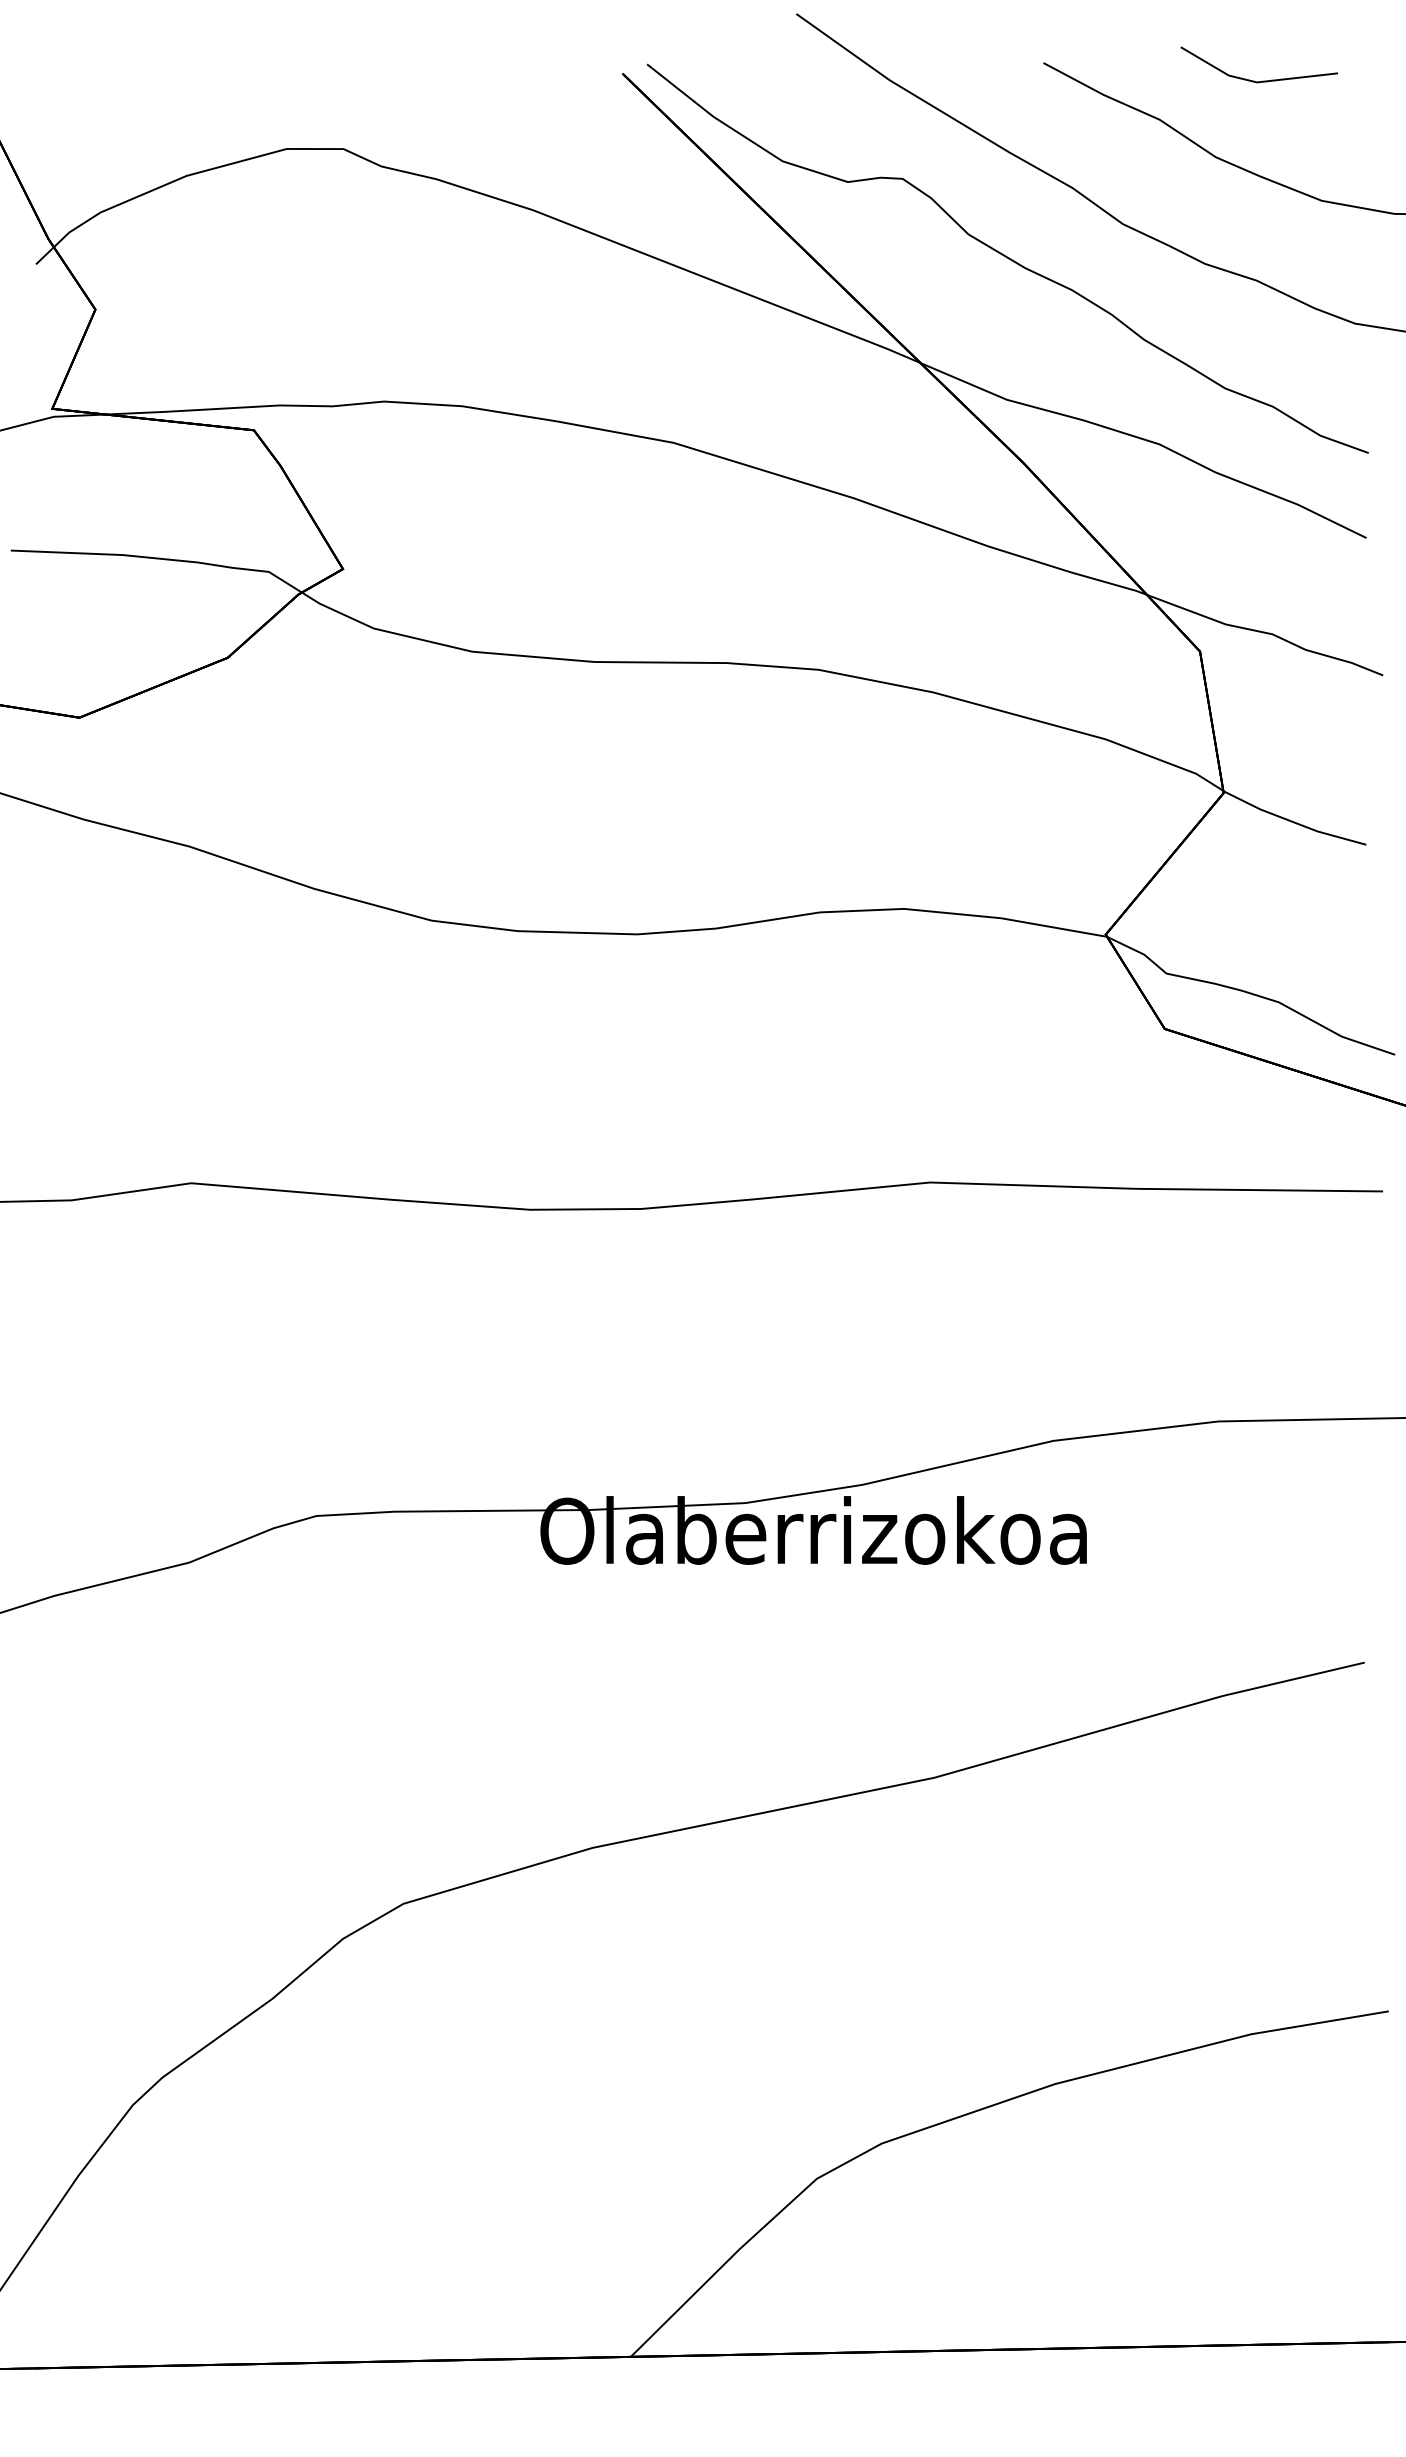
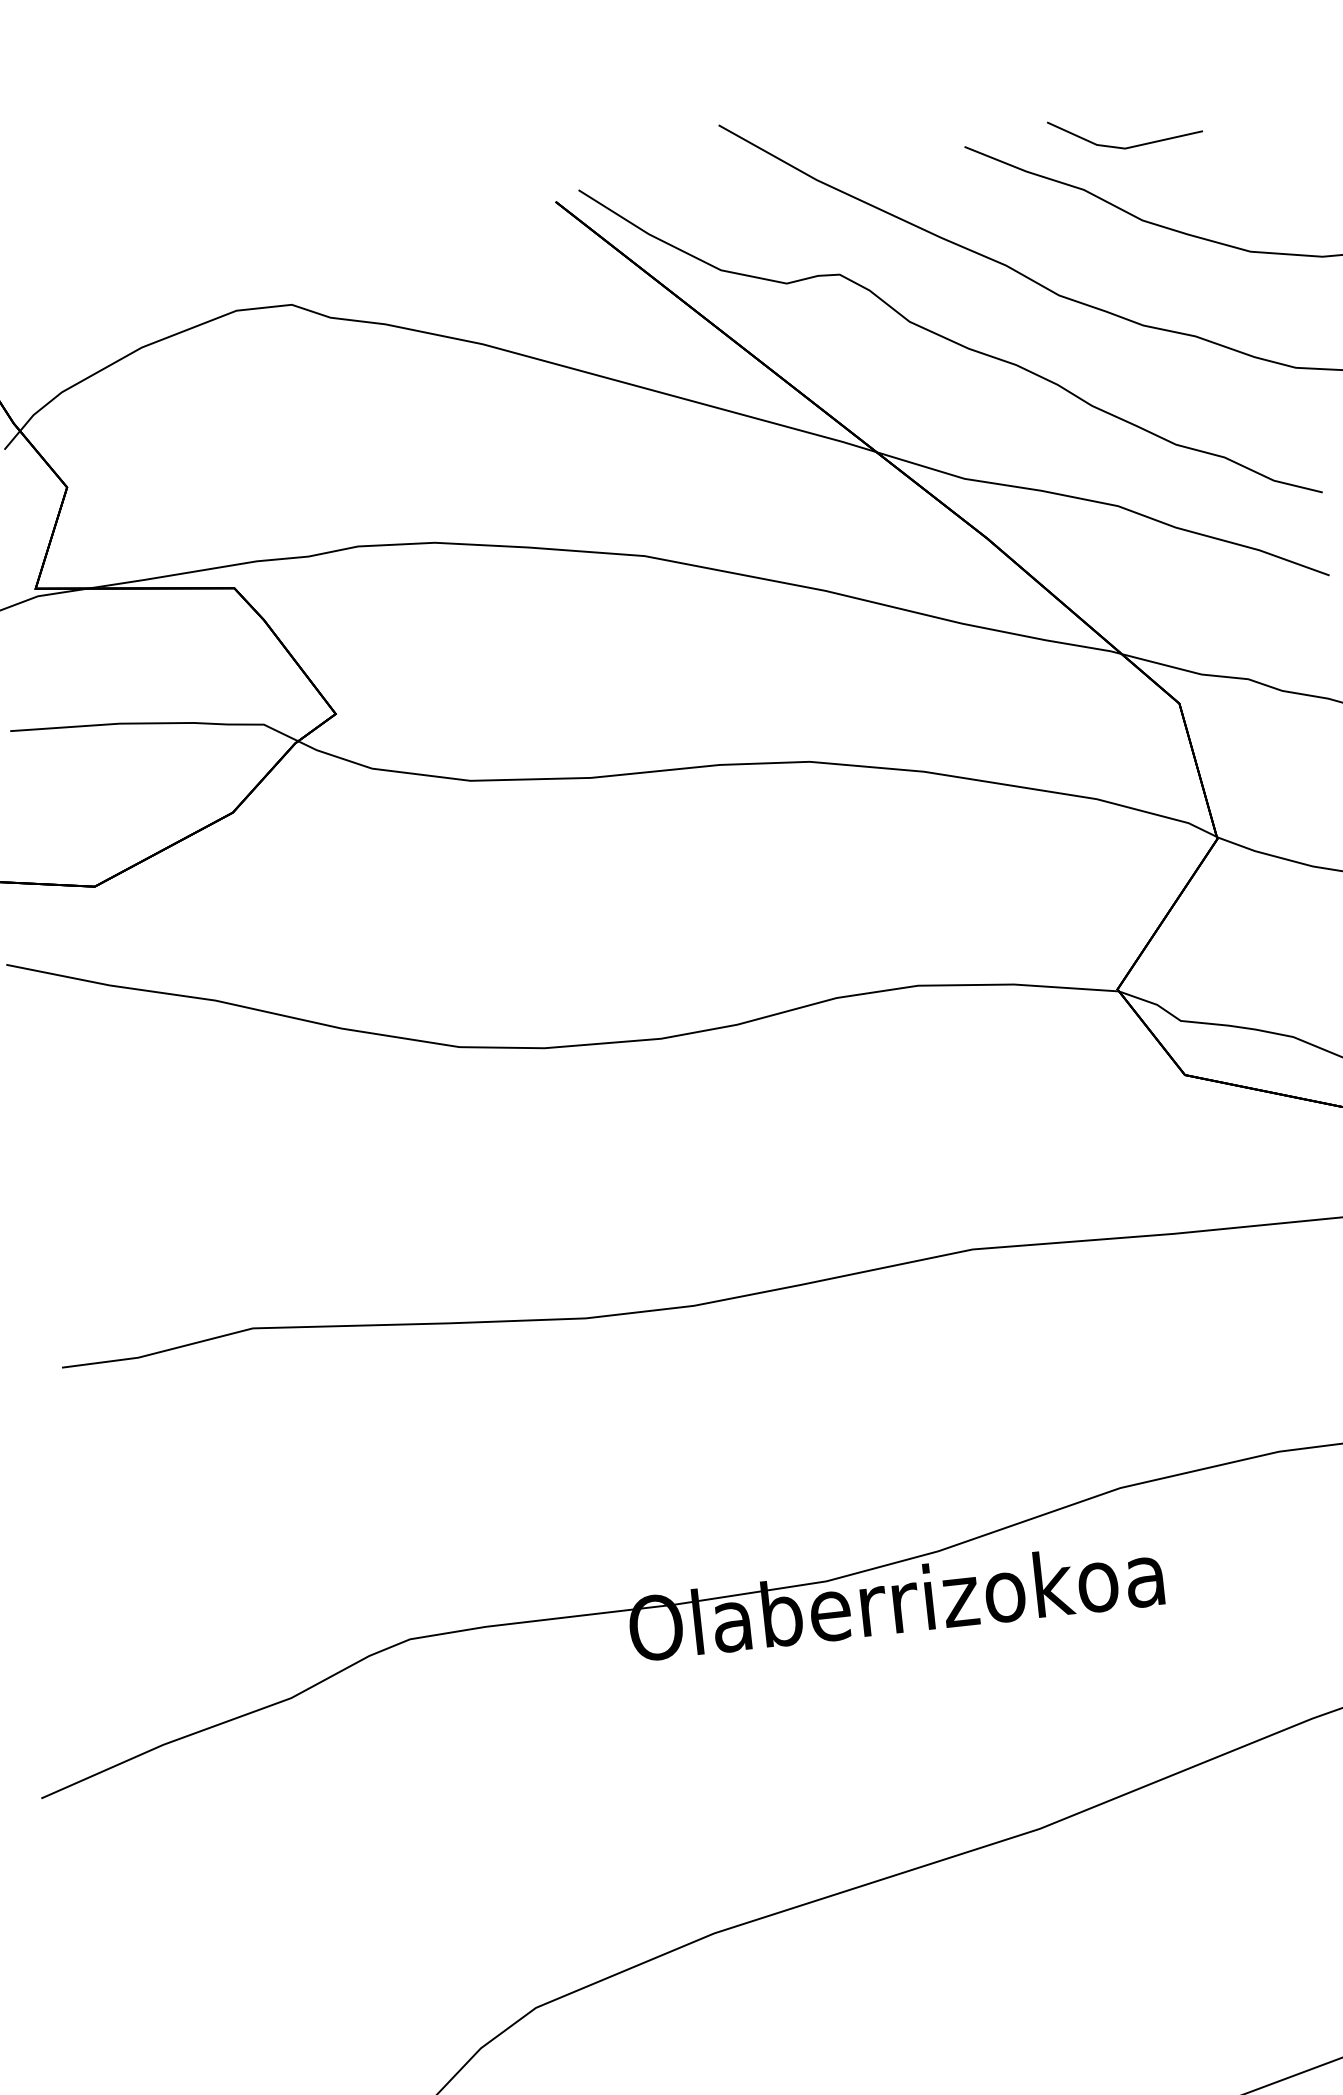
part: (1254, 80) -> (1122, 147), moved

